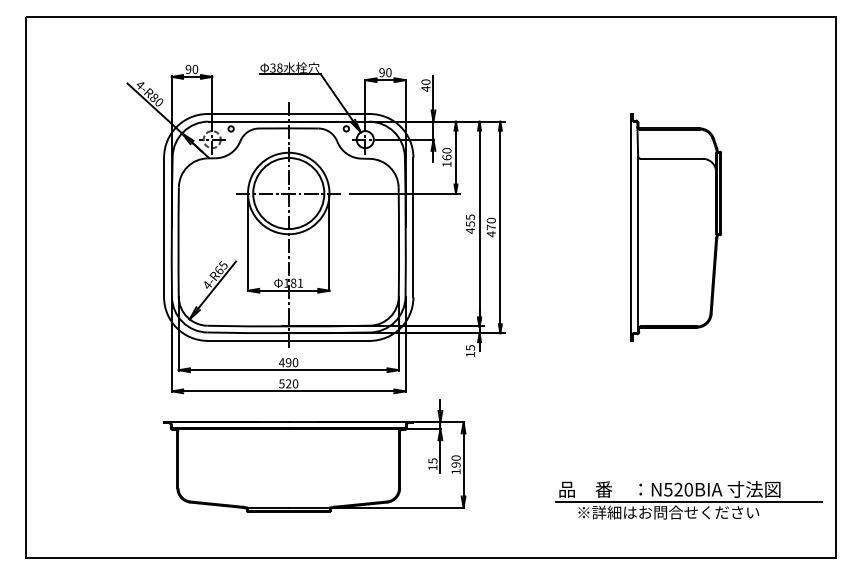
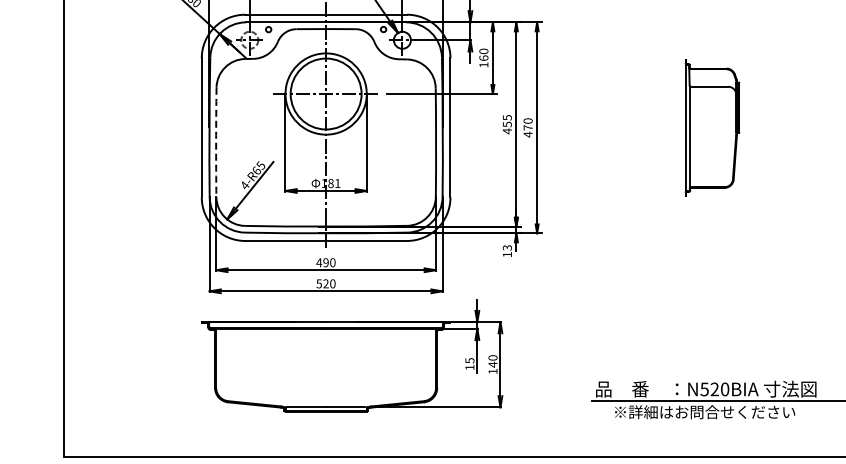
part: (675, 227) -> (711, 127), size x0.6
arc: (178, 242) -> (216, 142), solid -> dashed
text: (469, 347) -> (506, 247), 15 -> 13
text: (455, 464) -> (492, 364), 190 -> 140

